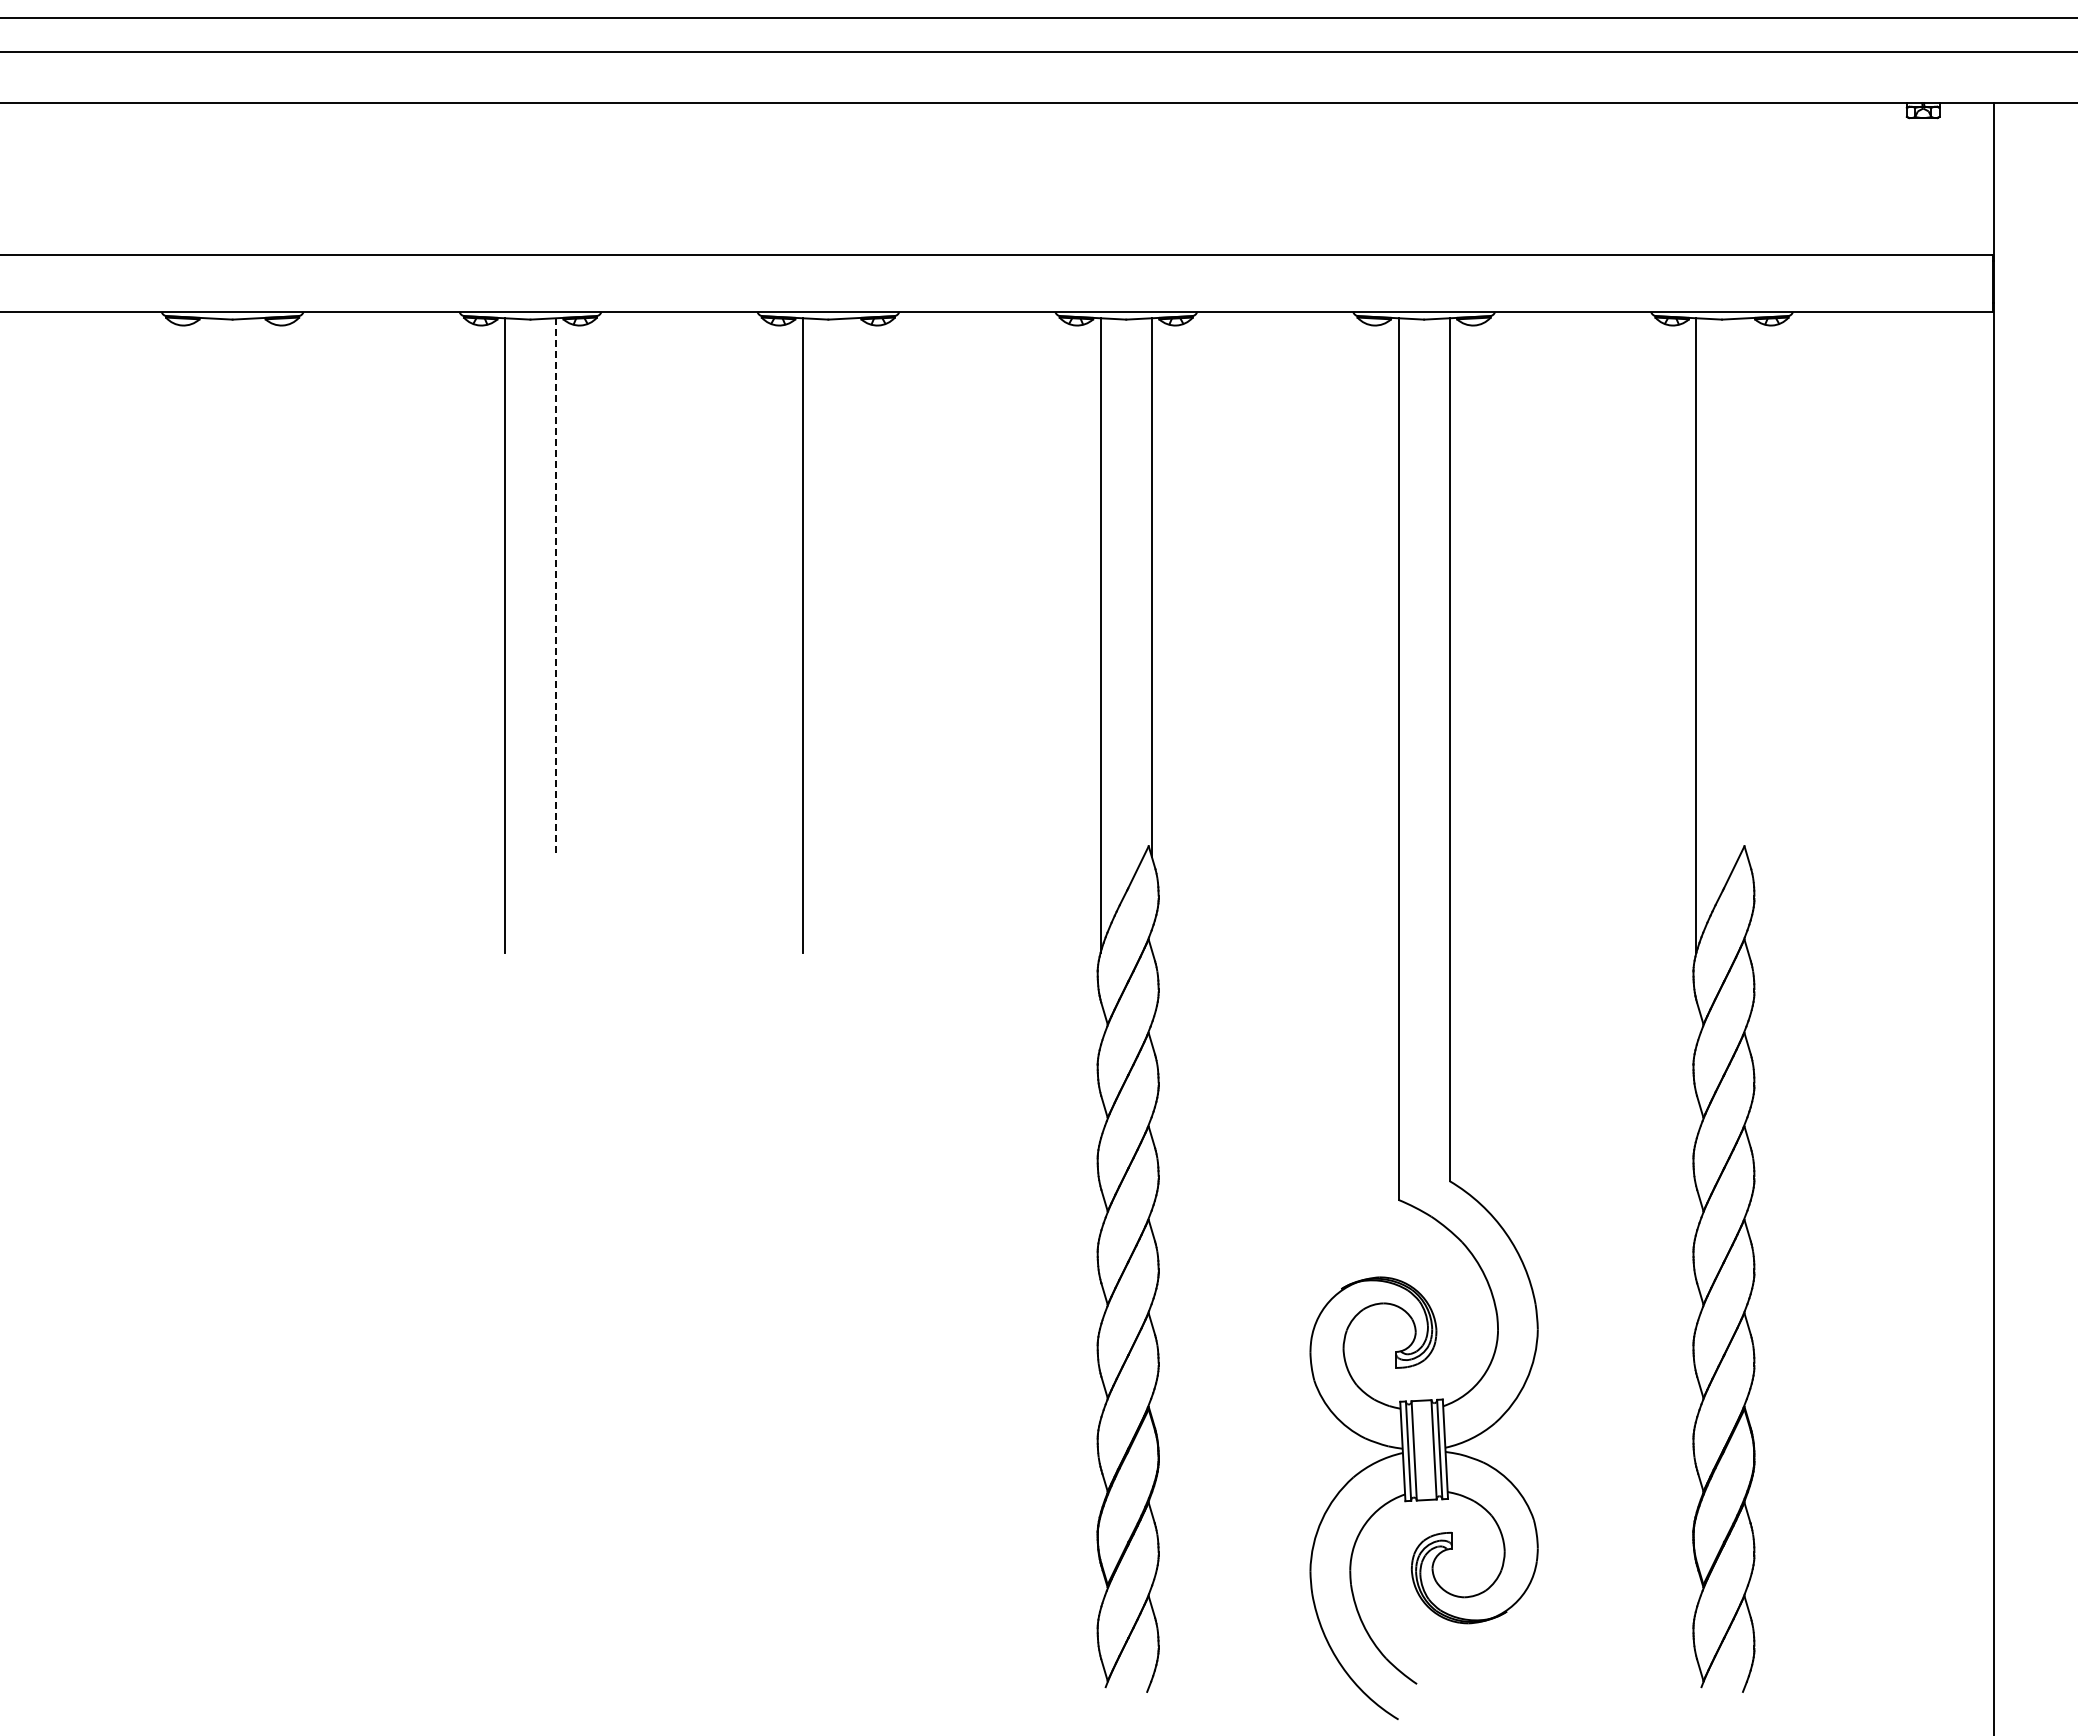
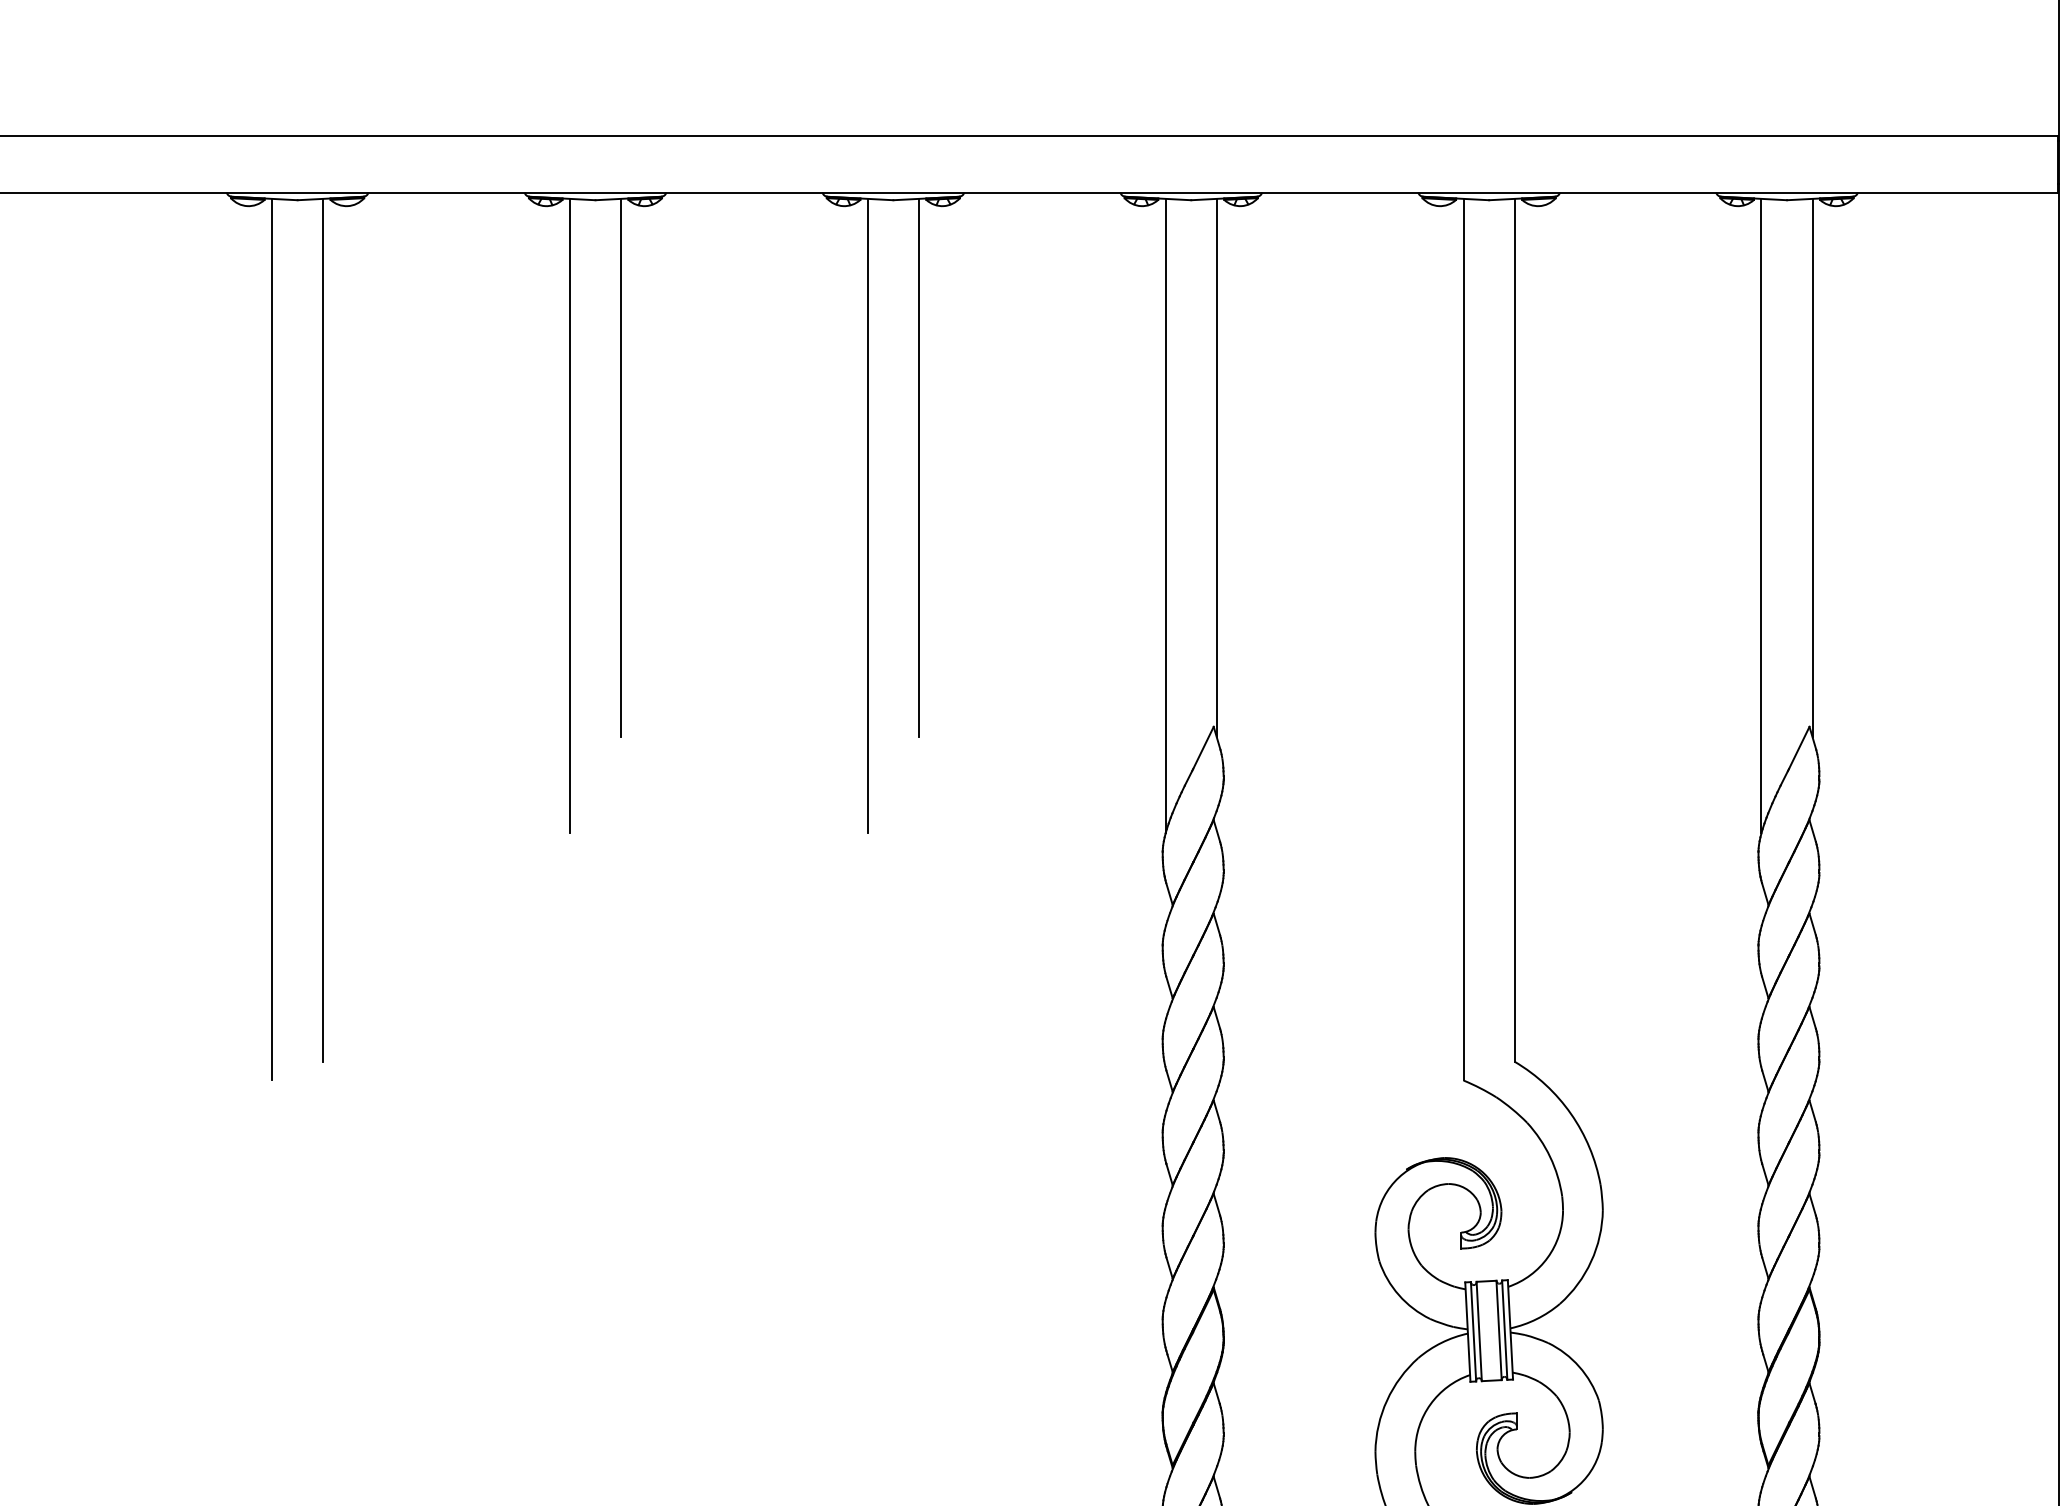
line: (853, 587) -> (918, 468), added
line: (1747, 587) -> (1812, 468), added
line: (556, 588) -> (621, 469), dashed -> solid
line: (258, 749) -> (323, 630), added
line: (207, 758) -> (272, 639), added

